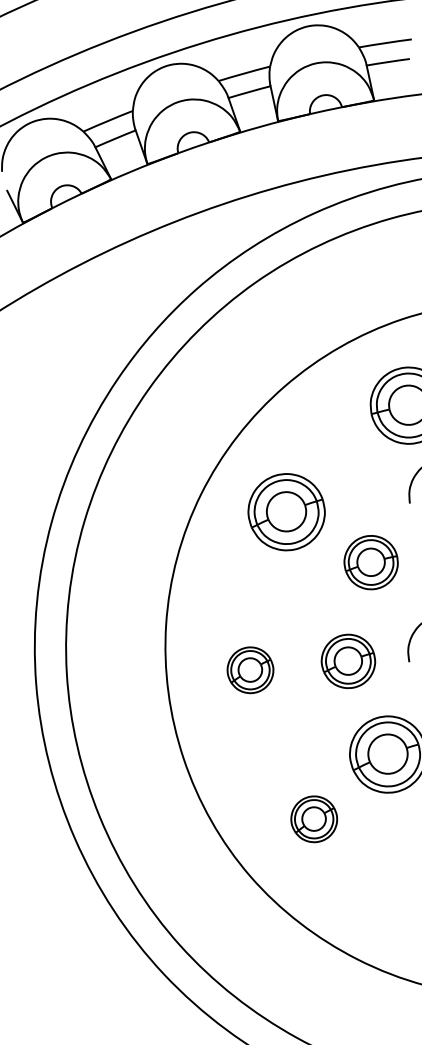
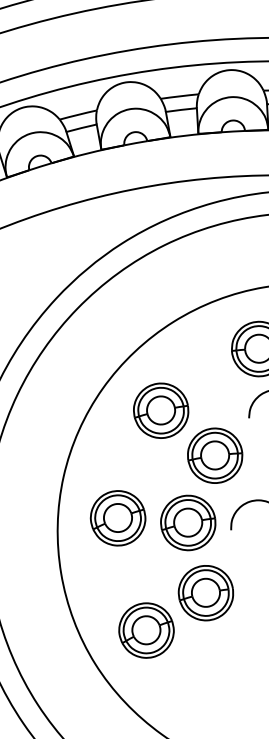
part: (371, 562) -> (215, 455), size x1.43
part: (348, 661) -> (188, 523), size x1.43
part: (250, 670) -> (118, 518), size x1.67
part: (314, 819) -> (146, 630), size x1.67

